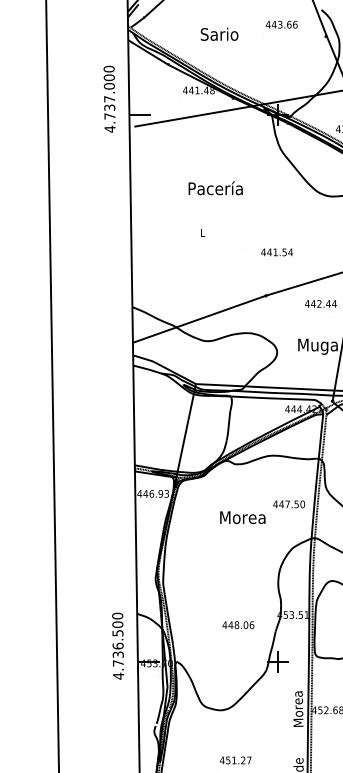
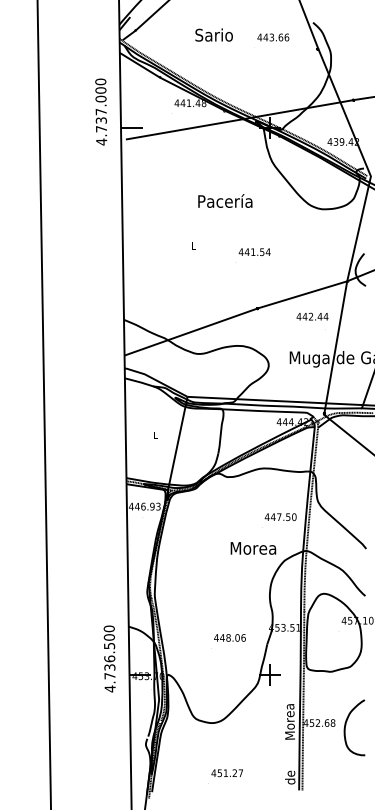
text: (218, 33) -> (213, 34), moved
text: (215, 187) -> (225, 200), moved
text: (276, 251) -> (254, 251), moved
text: (242, 517) -> (253, 548), moved

